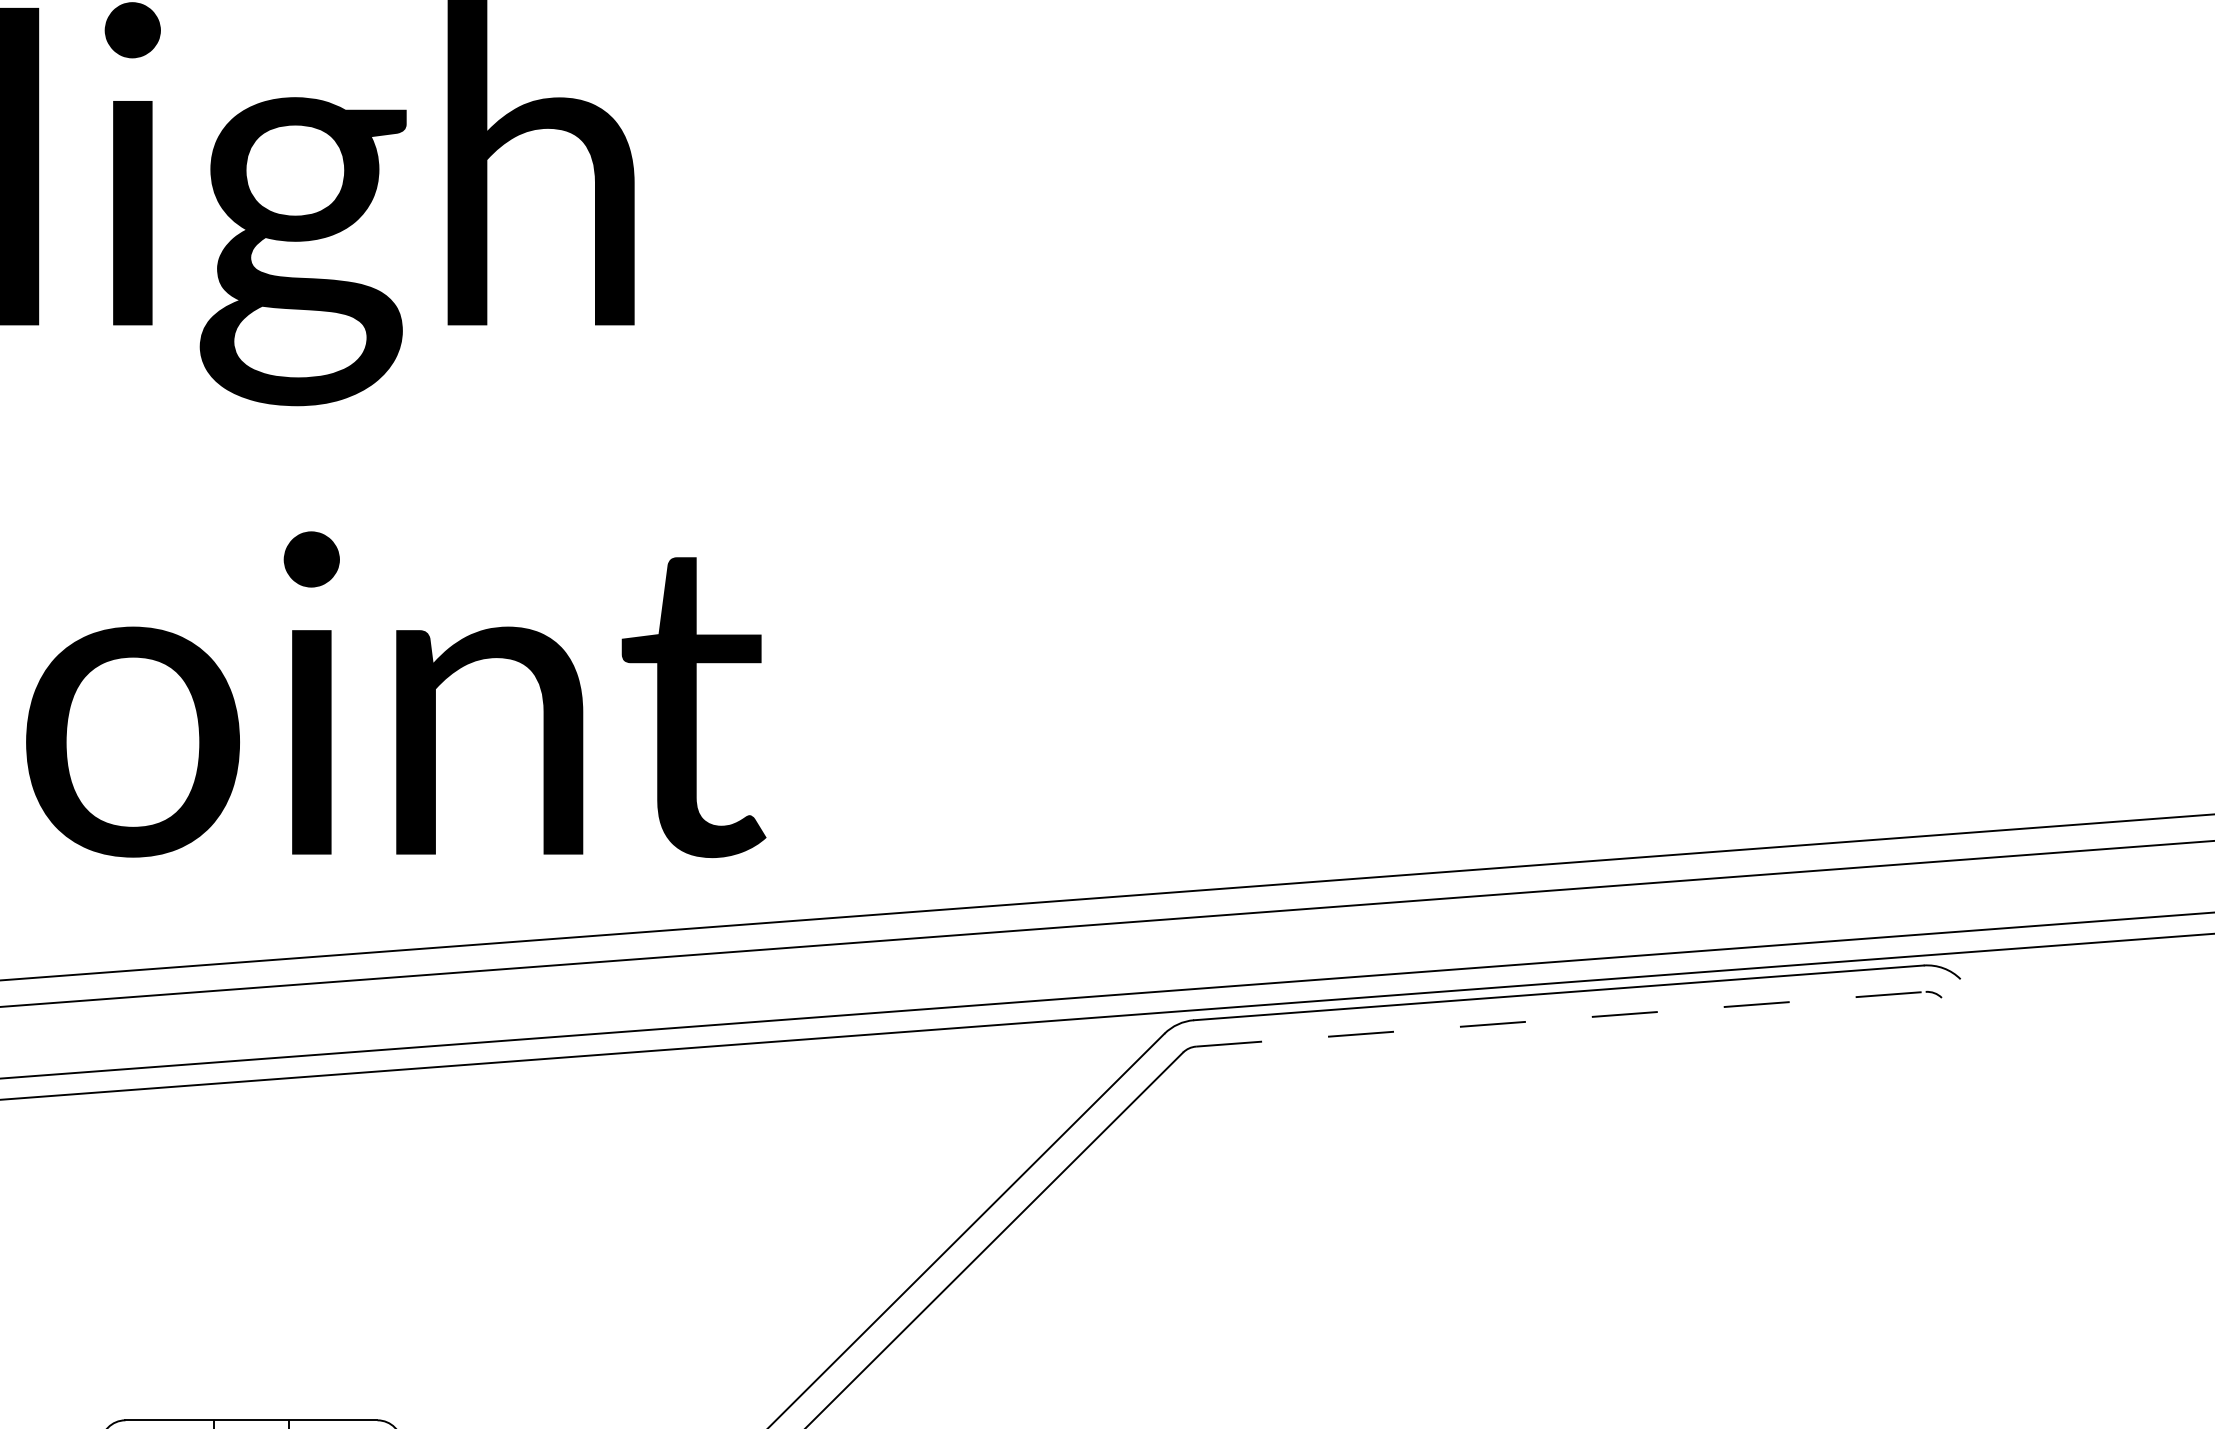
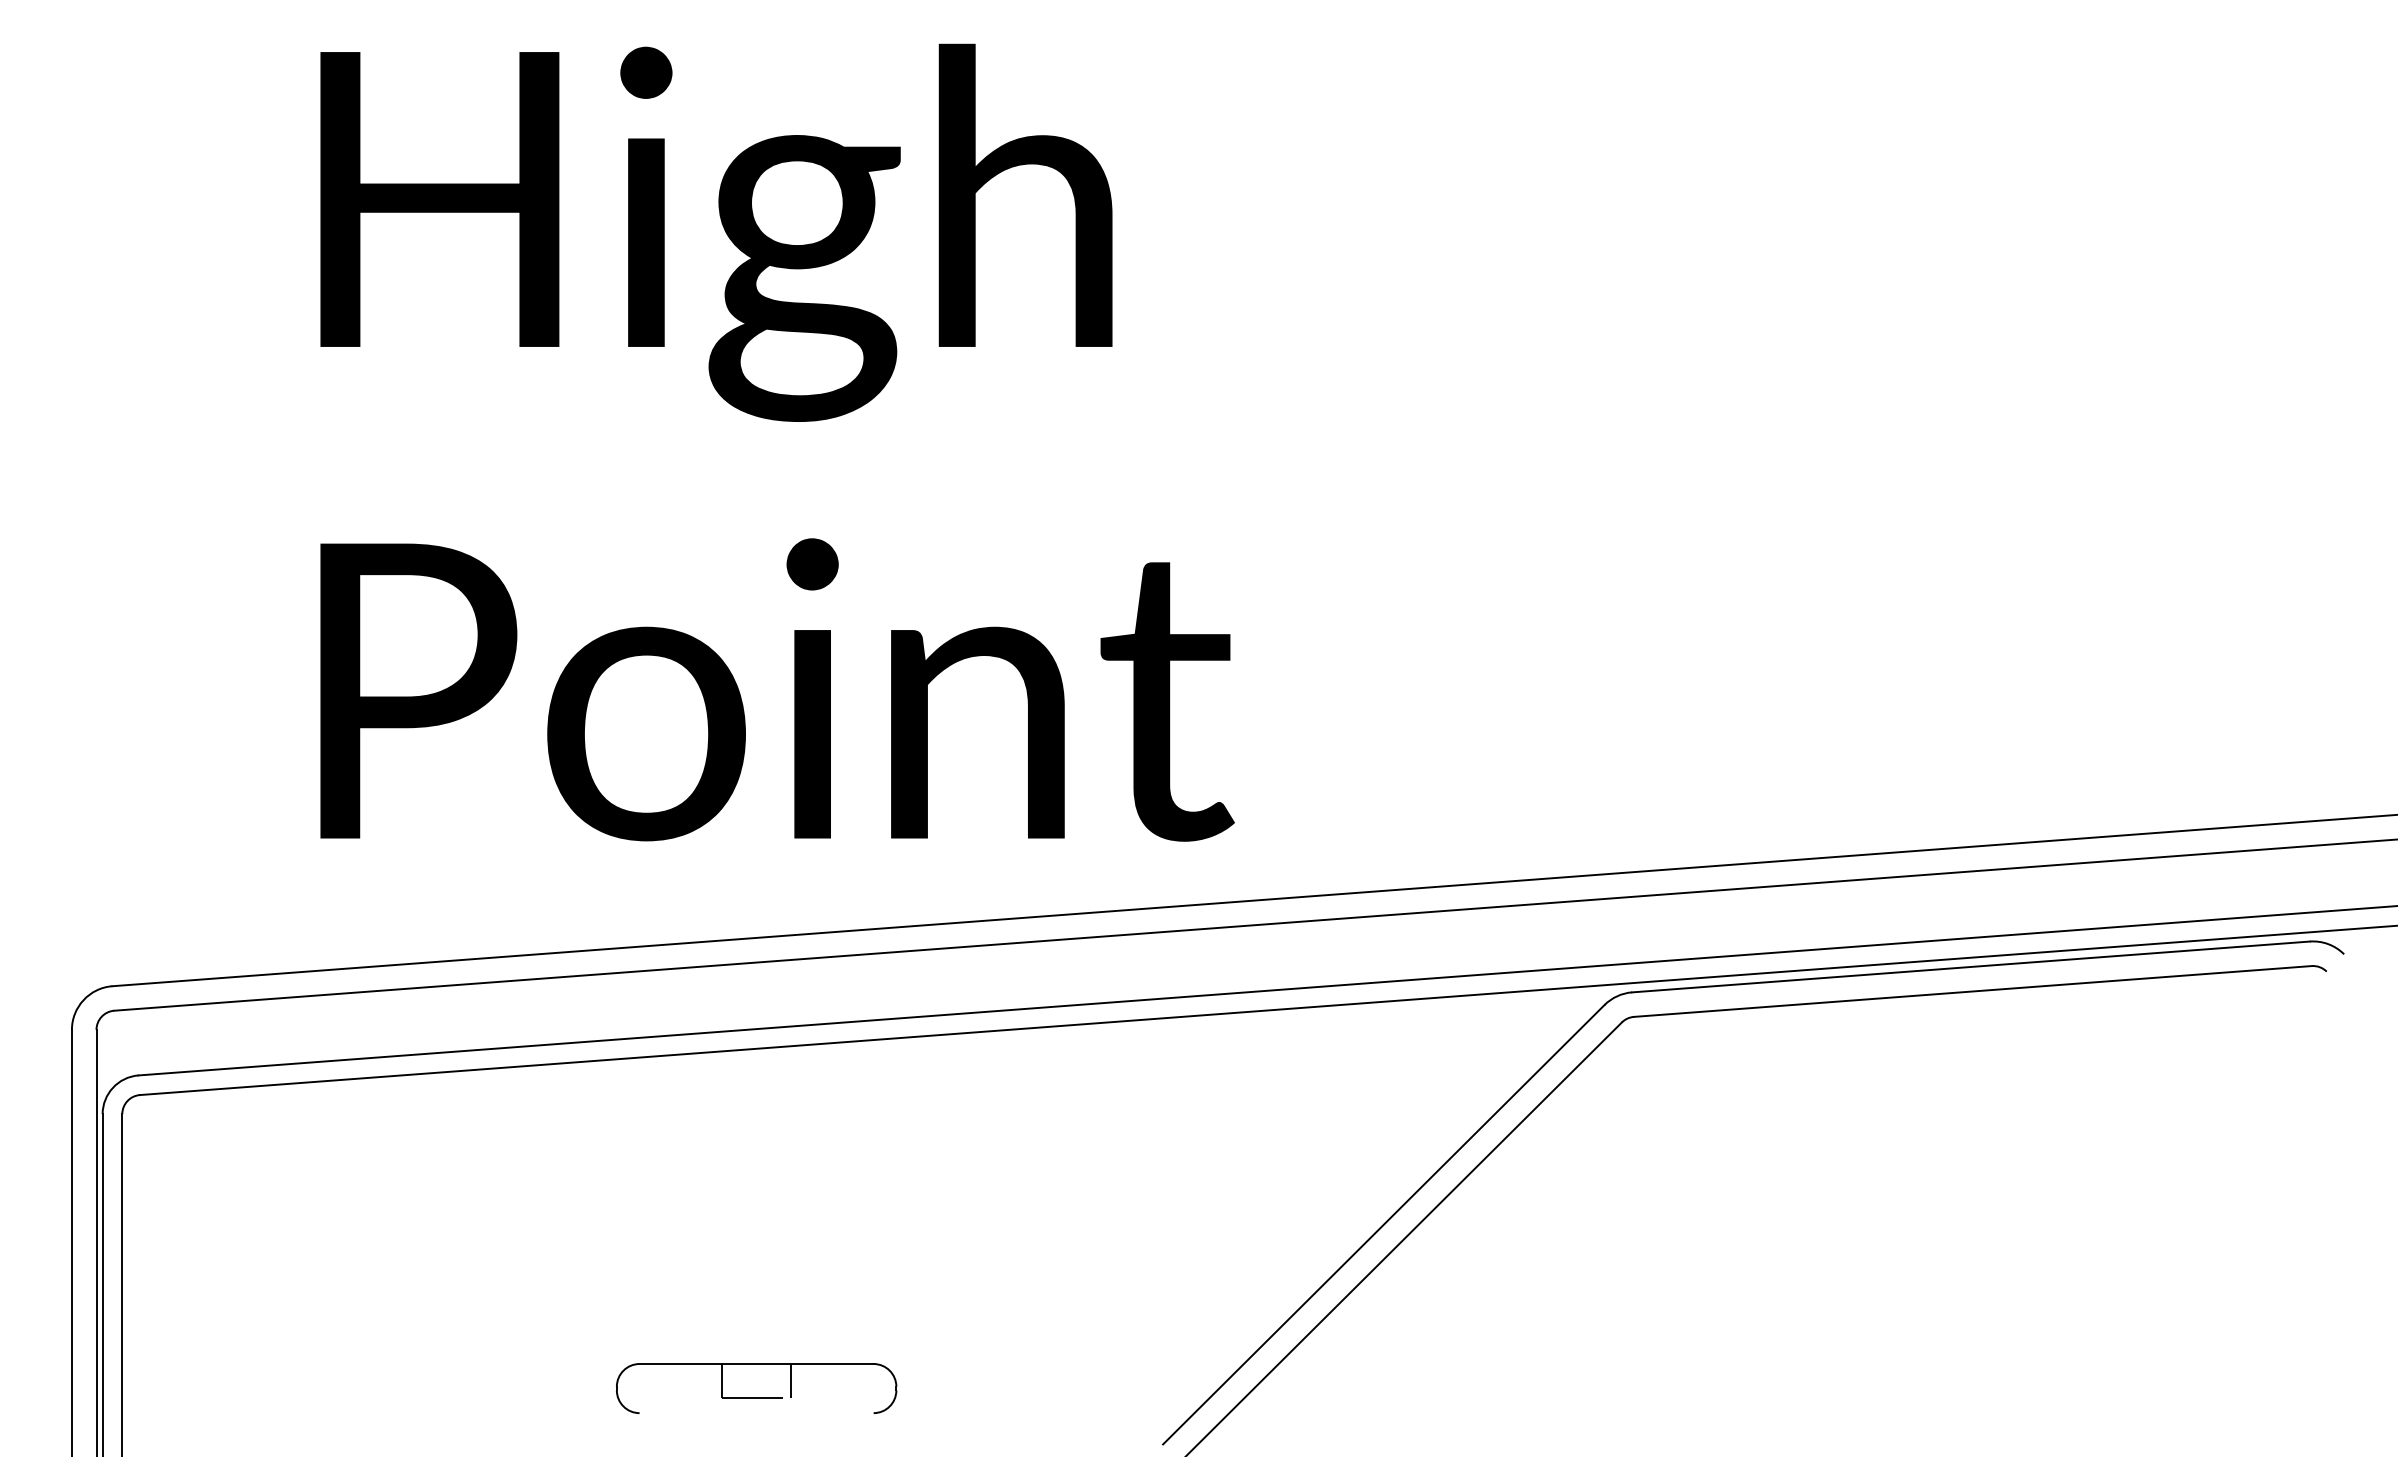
line: (1560, 1019) -> (1972, 991), dashed -> solid

